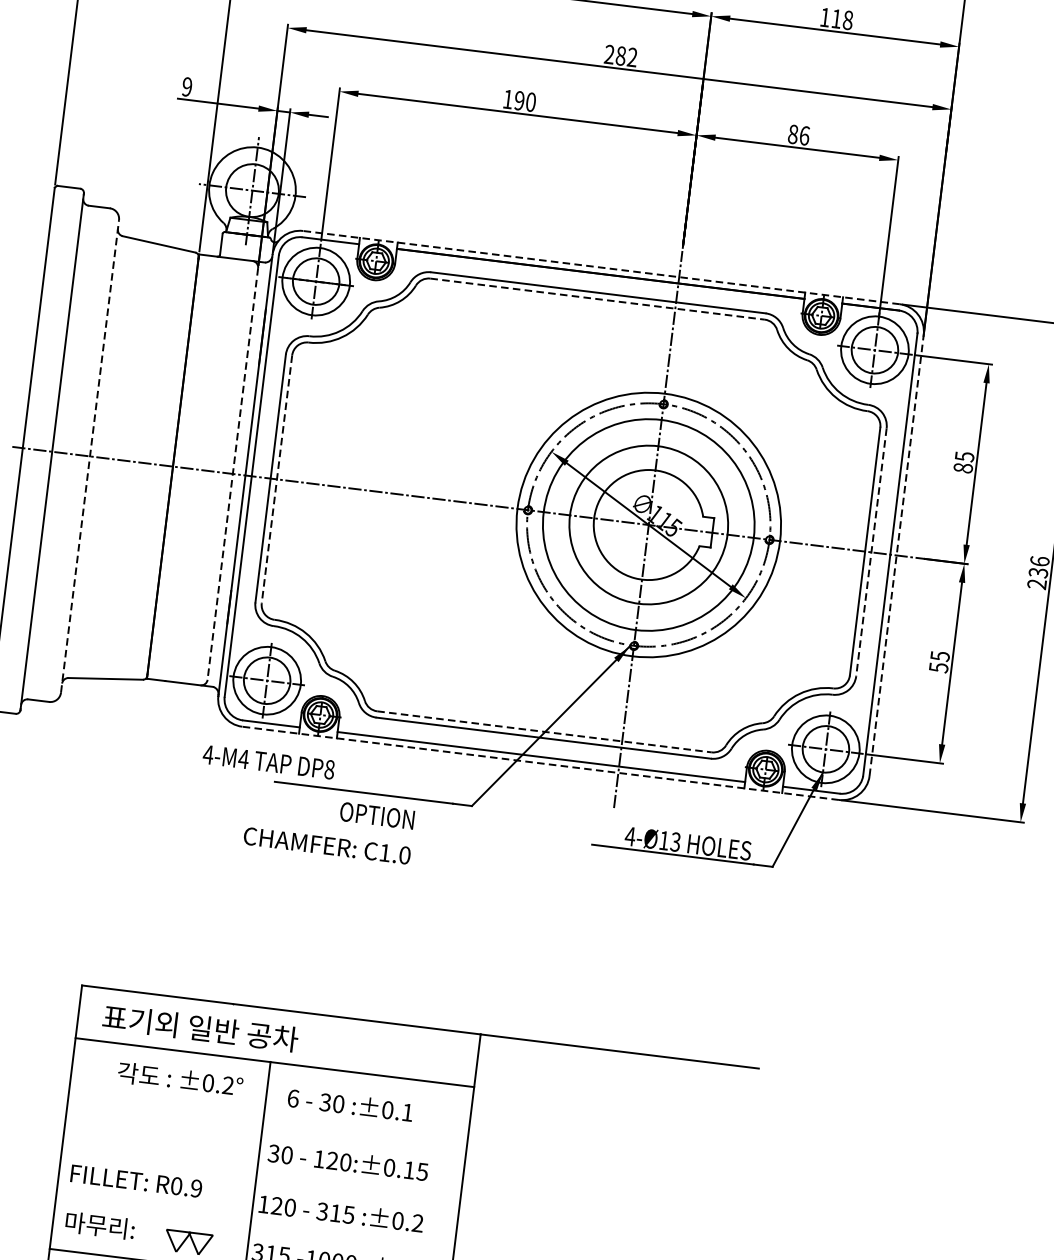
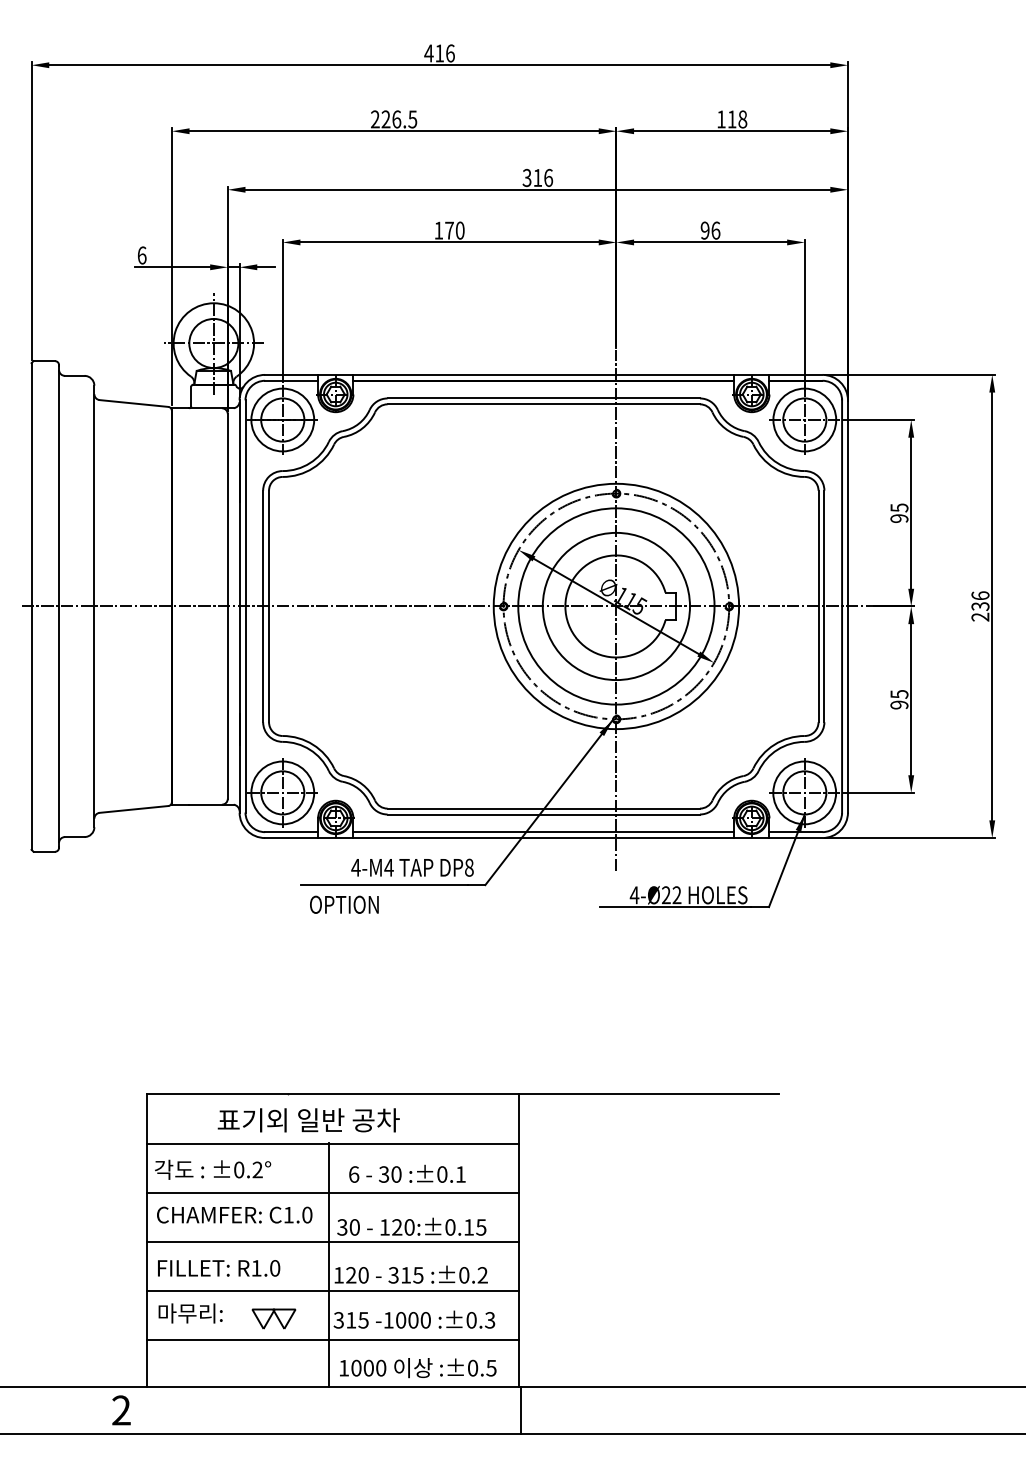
text: (620, 55) -> (537, 177), 282 -> 316
text: (186, 86) -> (141, 255), 9 -> 6
text: (519, 100) -> (449, 230), 190 -> 170
text: (792, 134) -> (704, 230), 86 -> 96
line: (601, 267) -> (543, 374), dashed -> solid
line: (598, 299) -> (544, 404), dashed -> solid
line: (90, 456) -> (94, 606), dashed -> solid
text: (963, 468) -> (899, 518), 85 -> 95
line: (232, 473) -> (227, 606), dashed -> solid
line: (277, 479) -> (269, 606), dashed -> solid
line: (871, 552) -> (824, 606), dashed -> solid
line: (896, 554) -> (847, 605), dashed -> solid
text: (938, 667) -> (899, 704), 55 -> 95
line: (545, 731) -> (544, 808), dashed -> solid
text: (268, 761) -> (412, 867), moved
line: (540, 763) -> (543, 838), dashed -> solid
text: (377, 815) -> (344, 904), moved
text: (669, 841) -> (671, 895), 4-Ø13 -> 4-Ø22
text: (327, 845) -> (234, 1214), moved
text: (200, 1028) -> (308, 1120), moved
text: (180, 1079) -> (213, 1169), moved
line: (267, 1114) -> (332, 1192), added
line: (261, 1167) -> (332, 1241), added
text: (186, 1187) -> (265, 1268), R0.9 -> R1.0
line: (254, 1220) -> (332, 1291), added

